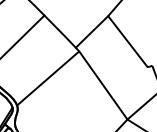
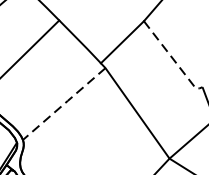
line: (130, 45) -> (173, 60), solid -> dashed
line: (48, 78) -> (64, 104), solid -> dashed

